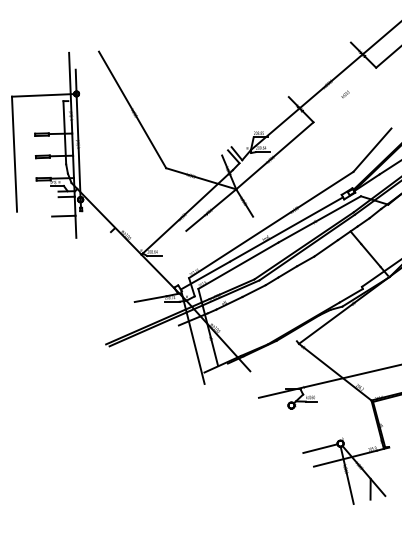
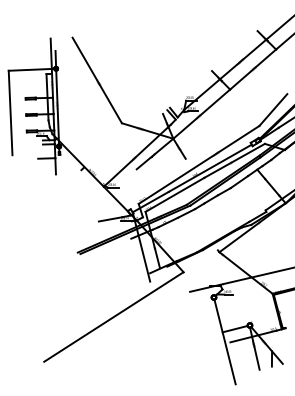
line: (344, 94) -> (252, 69), added
line: (155, 432) -> (114, 317), added
line: (306, 465) -> (224, 341), added

